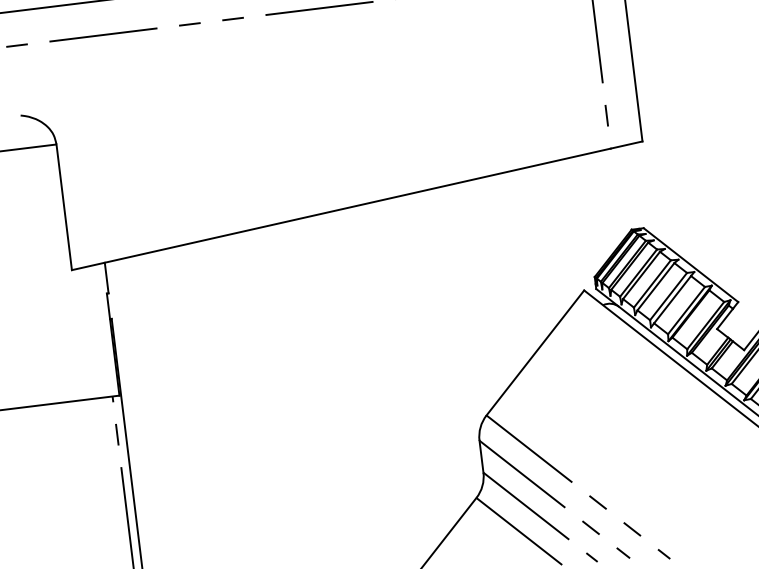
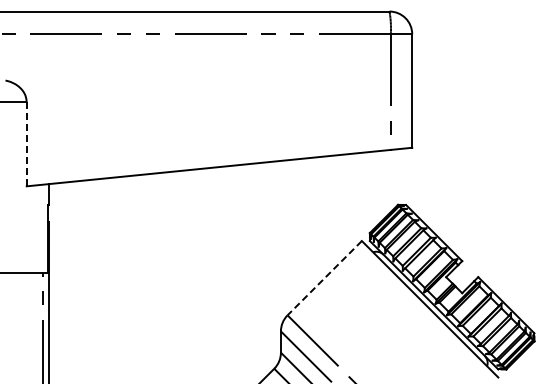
line: (63, 207) -> (26, 144), solid -> dashed
line: (535, 353) -> (324, 278), solid -> dashed

